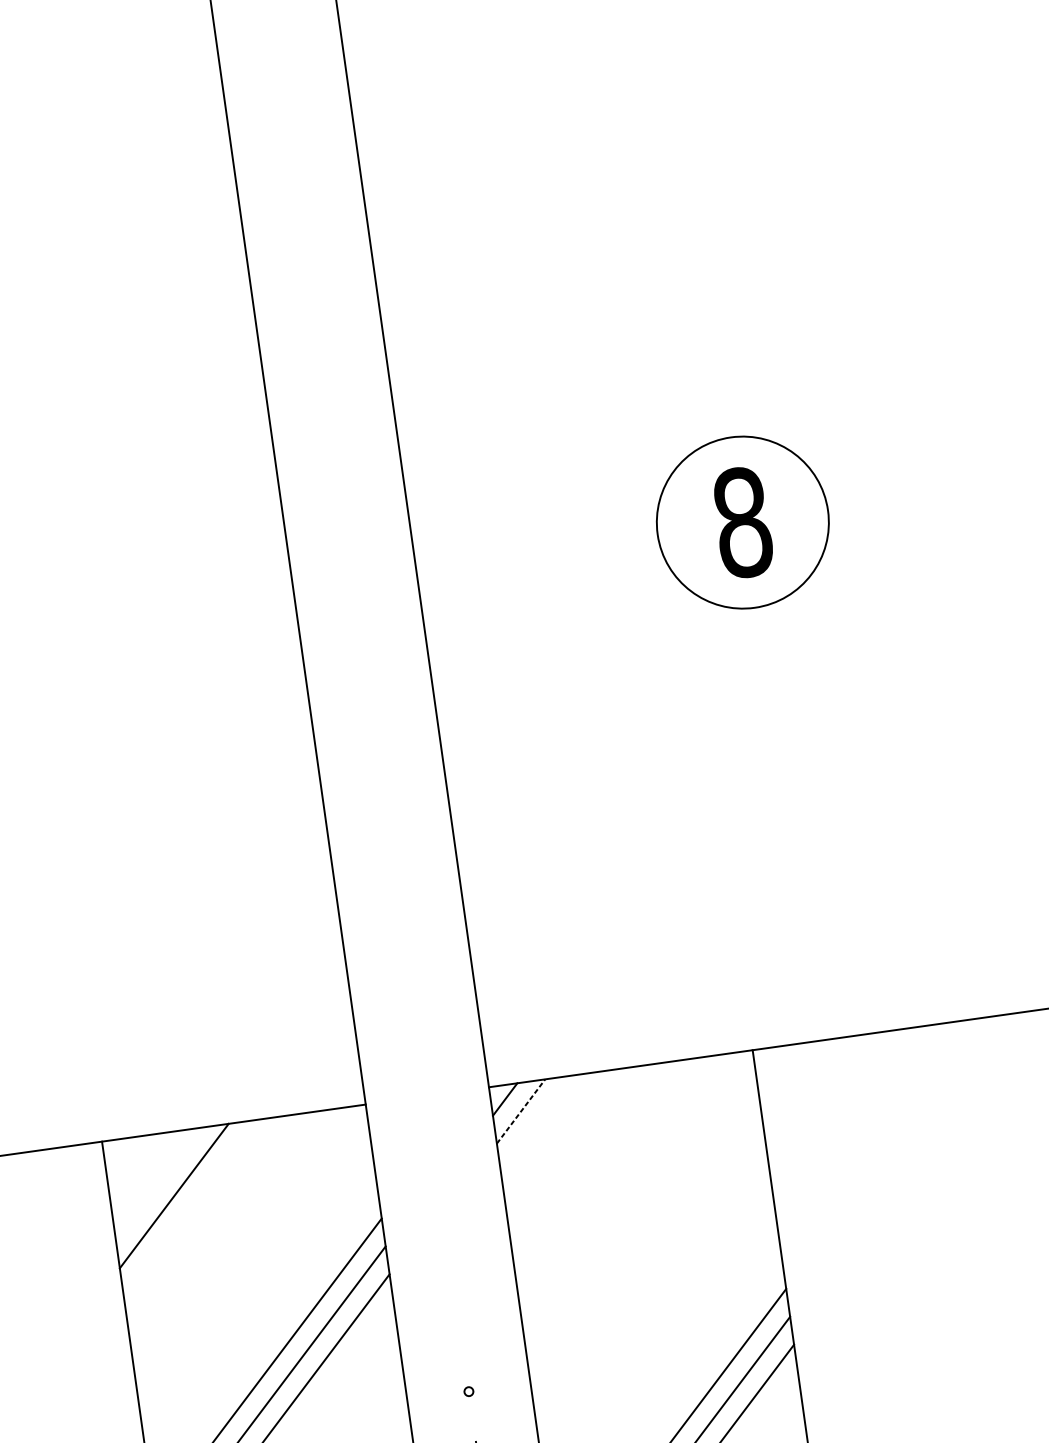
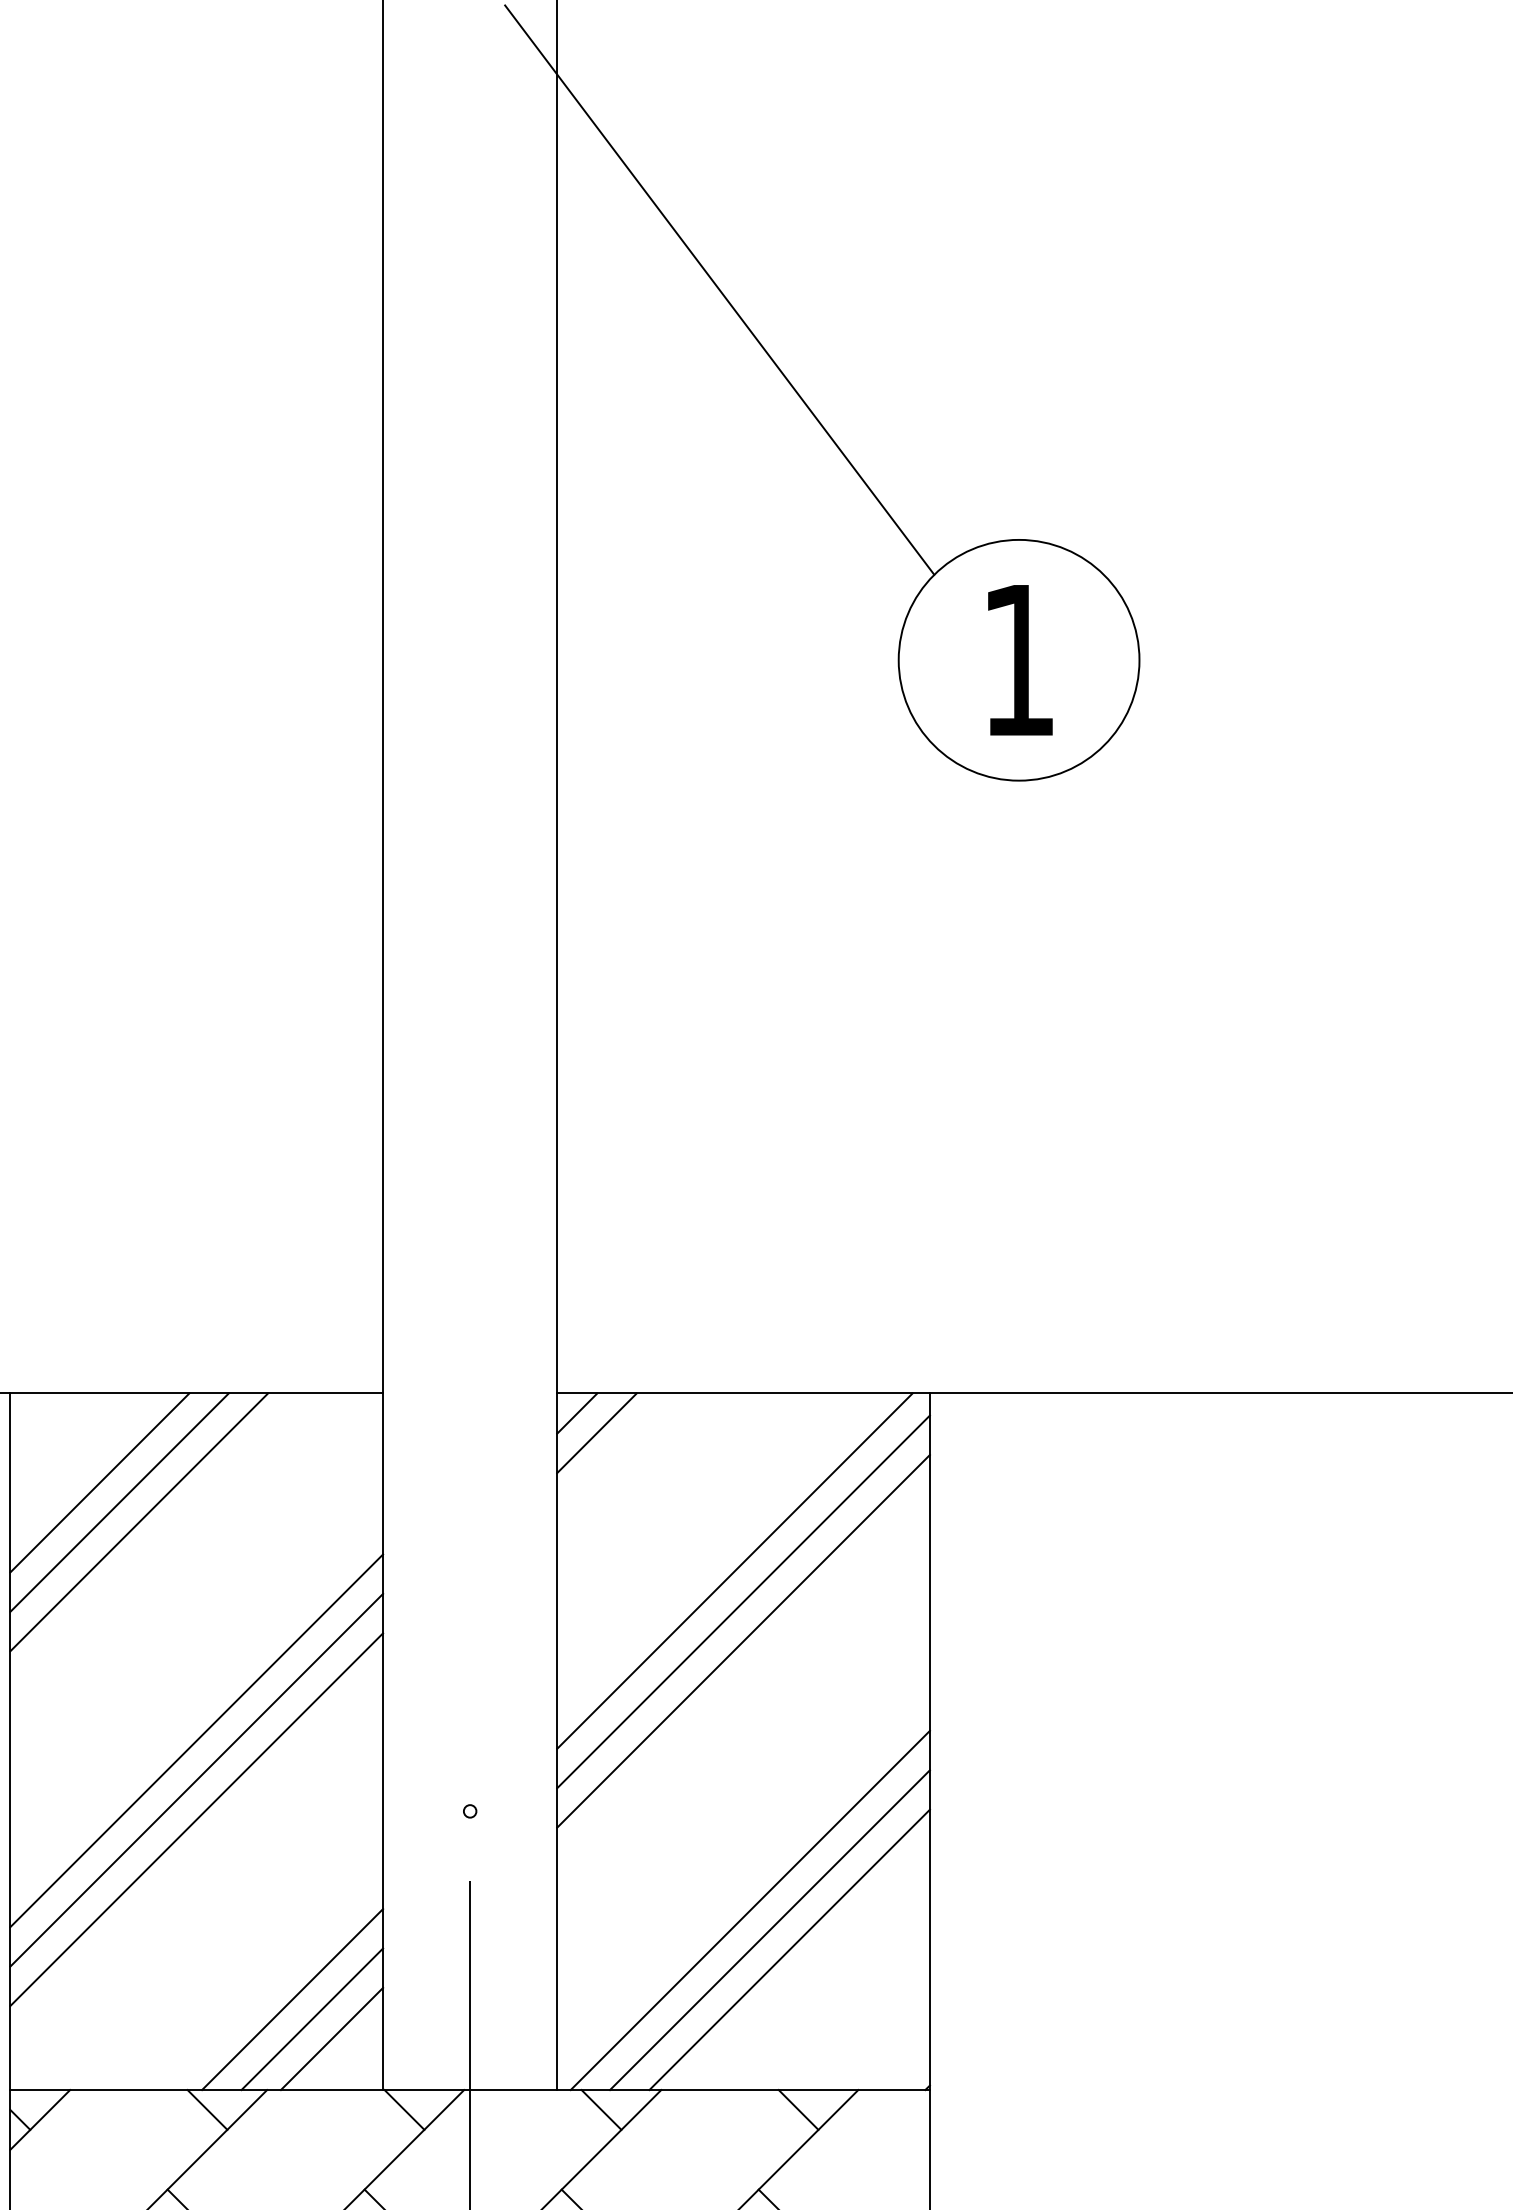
line: (494, 290) -> (719, 289), added
text: (743, 522) -> (1019, 660), 8 -> 1
line: (521, 1110) -> (597, 1432), dashed -> solid
line: (632, 1194) -> (734, 1570), added
line: (190, 1207) -> (119, 1502), added
line: (641, 1215) -> (743, 1601), added
line: (206, 1220) -> (139, 1522), added
line: (645, 1244) -> (743, 1641), added

